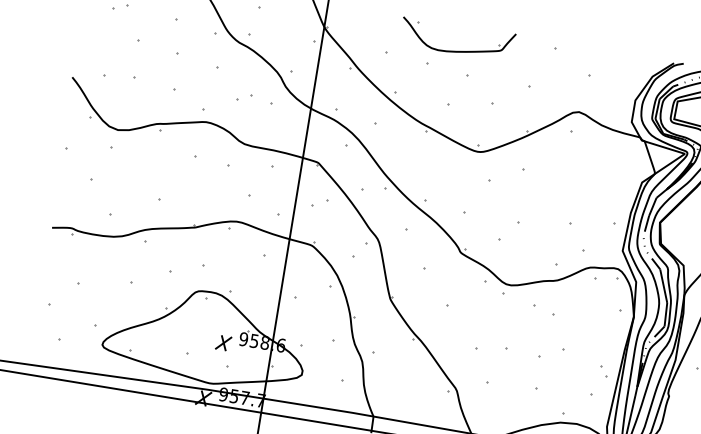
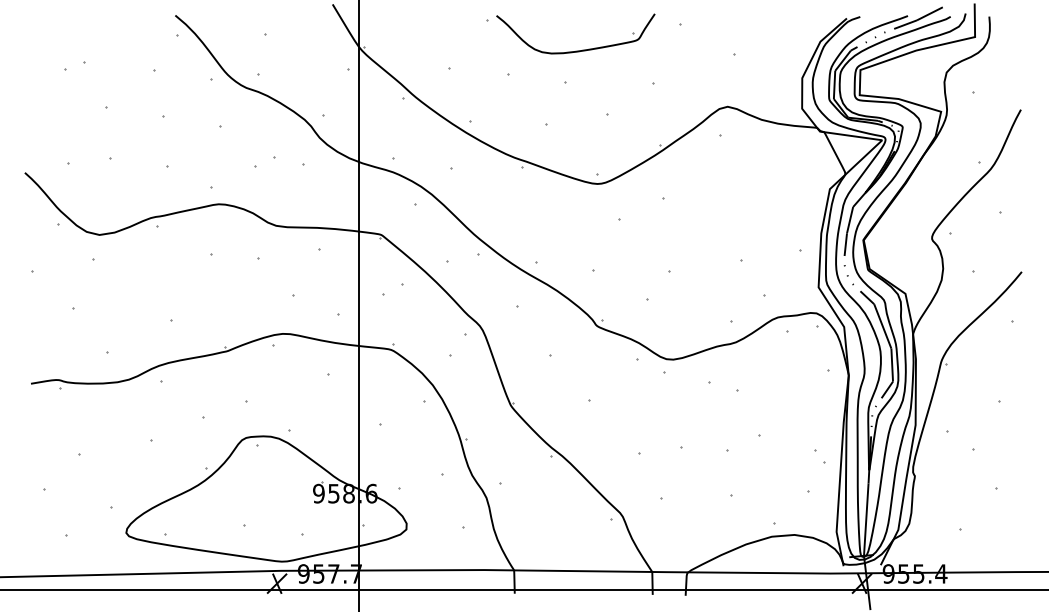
part: (455, 50) -> (575, 50), moved
part: (223, 343) -> (291, 503), removed

